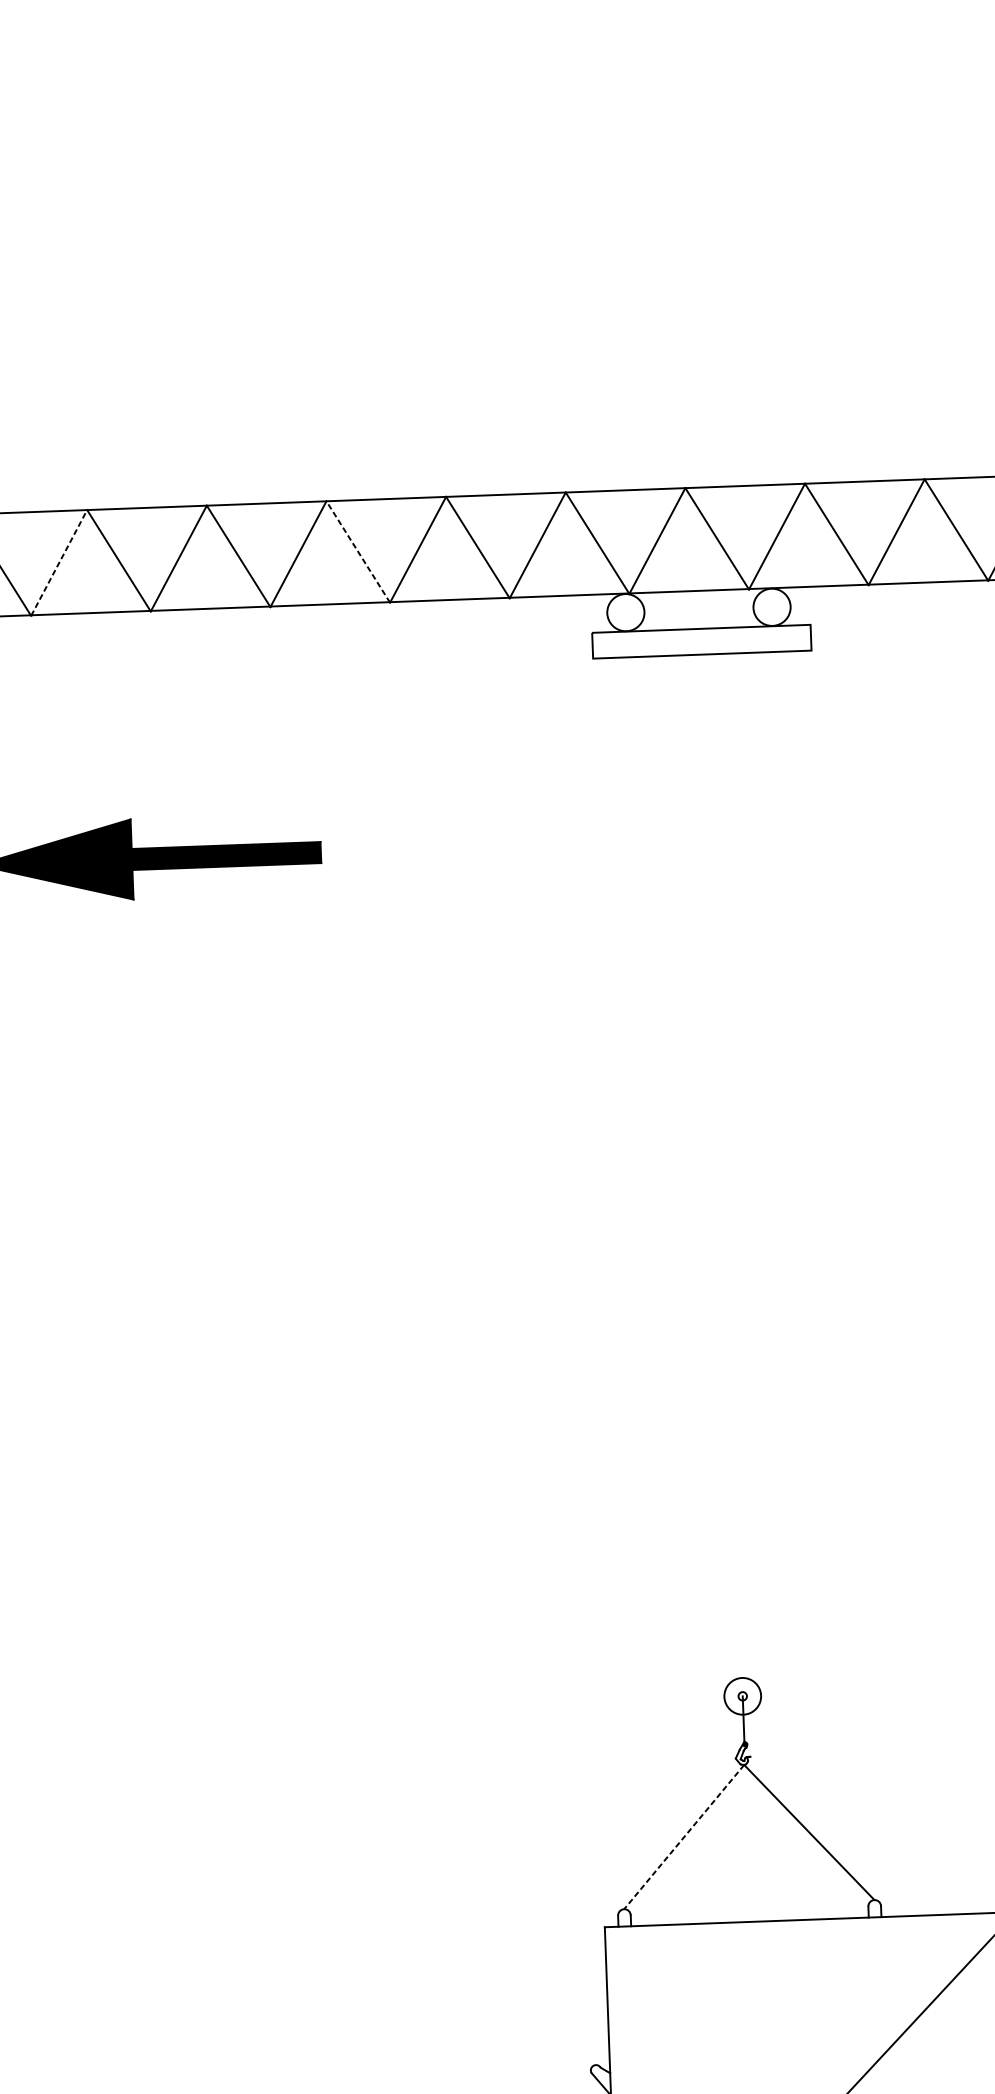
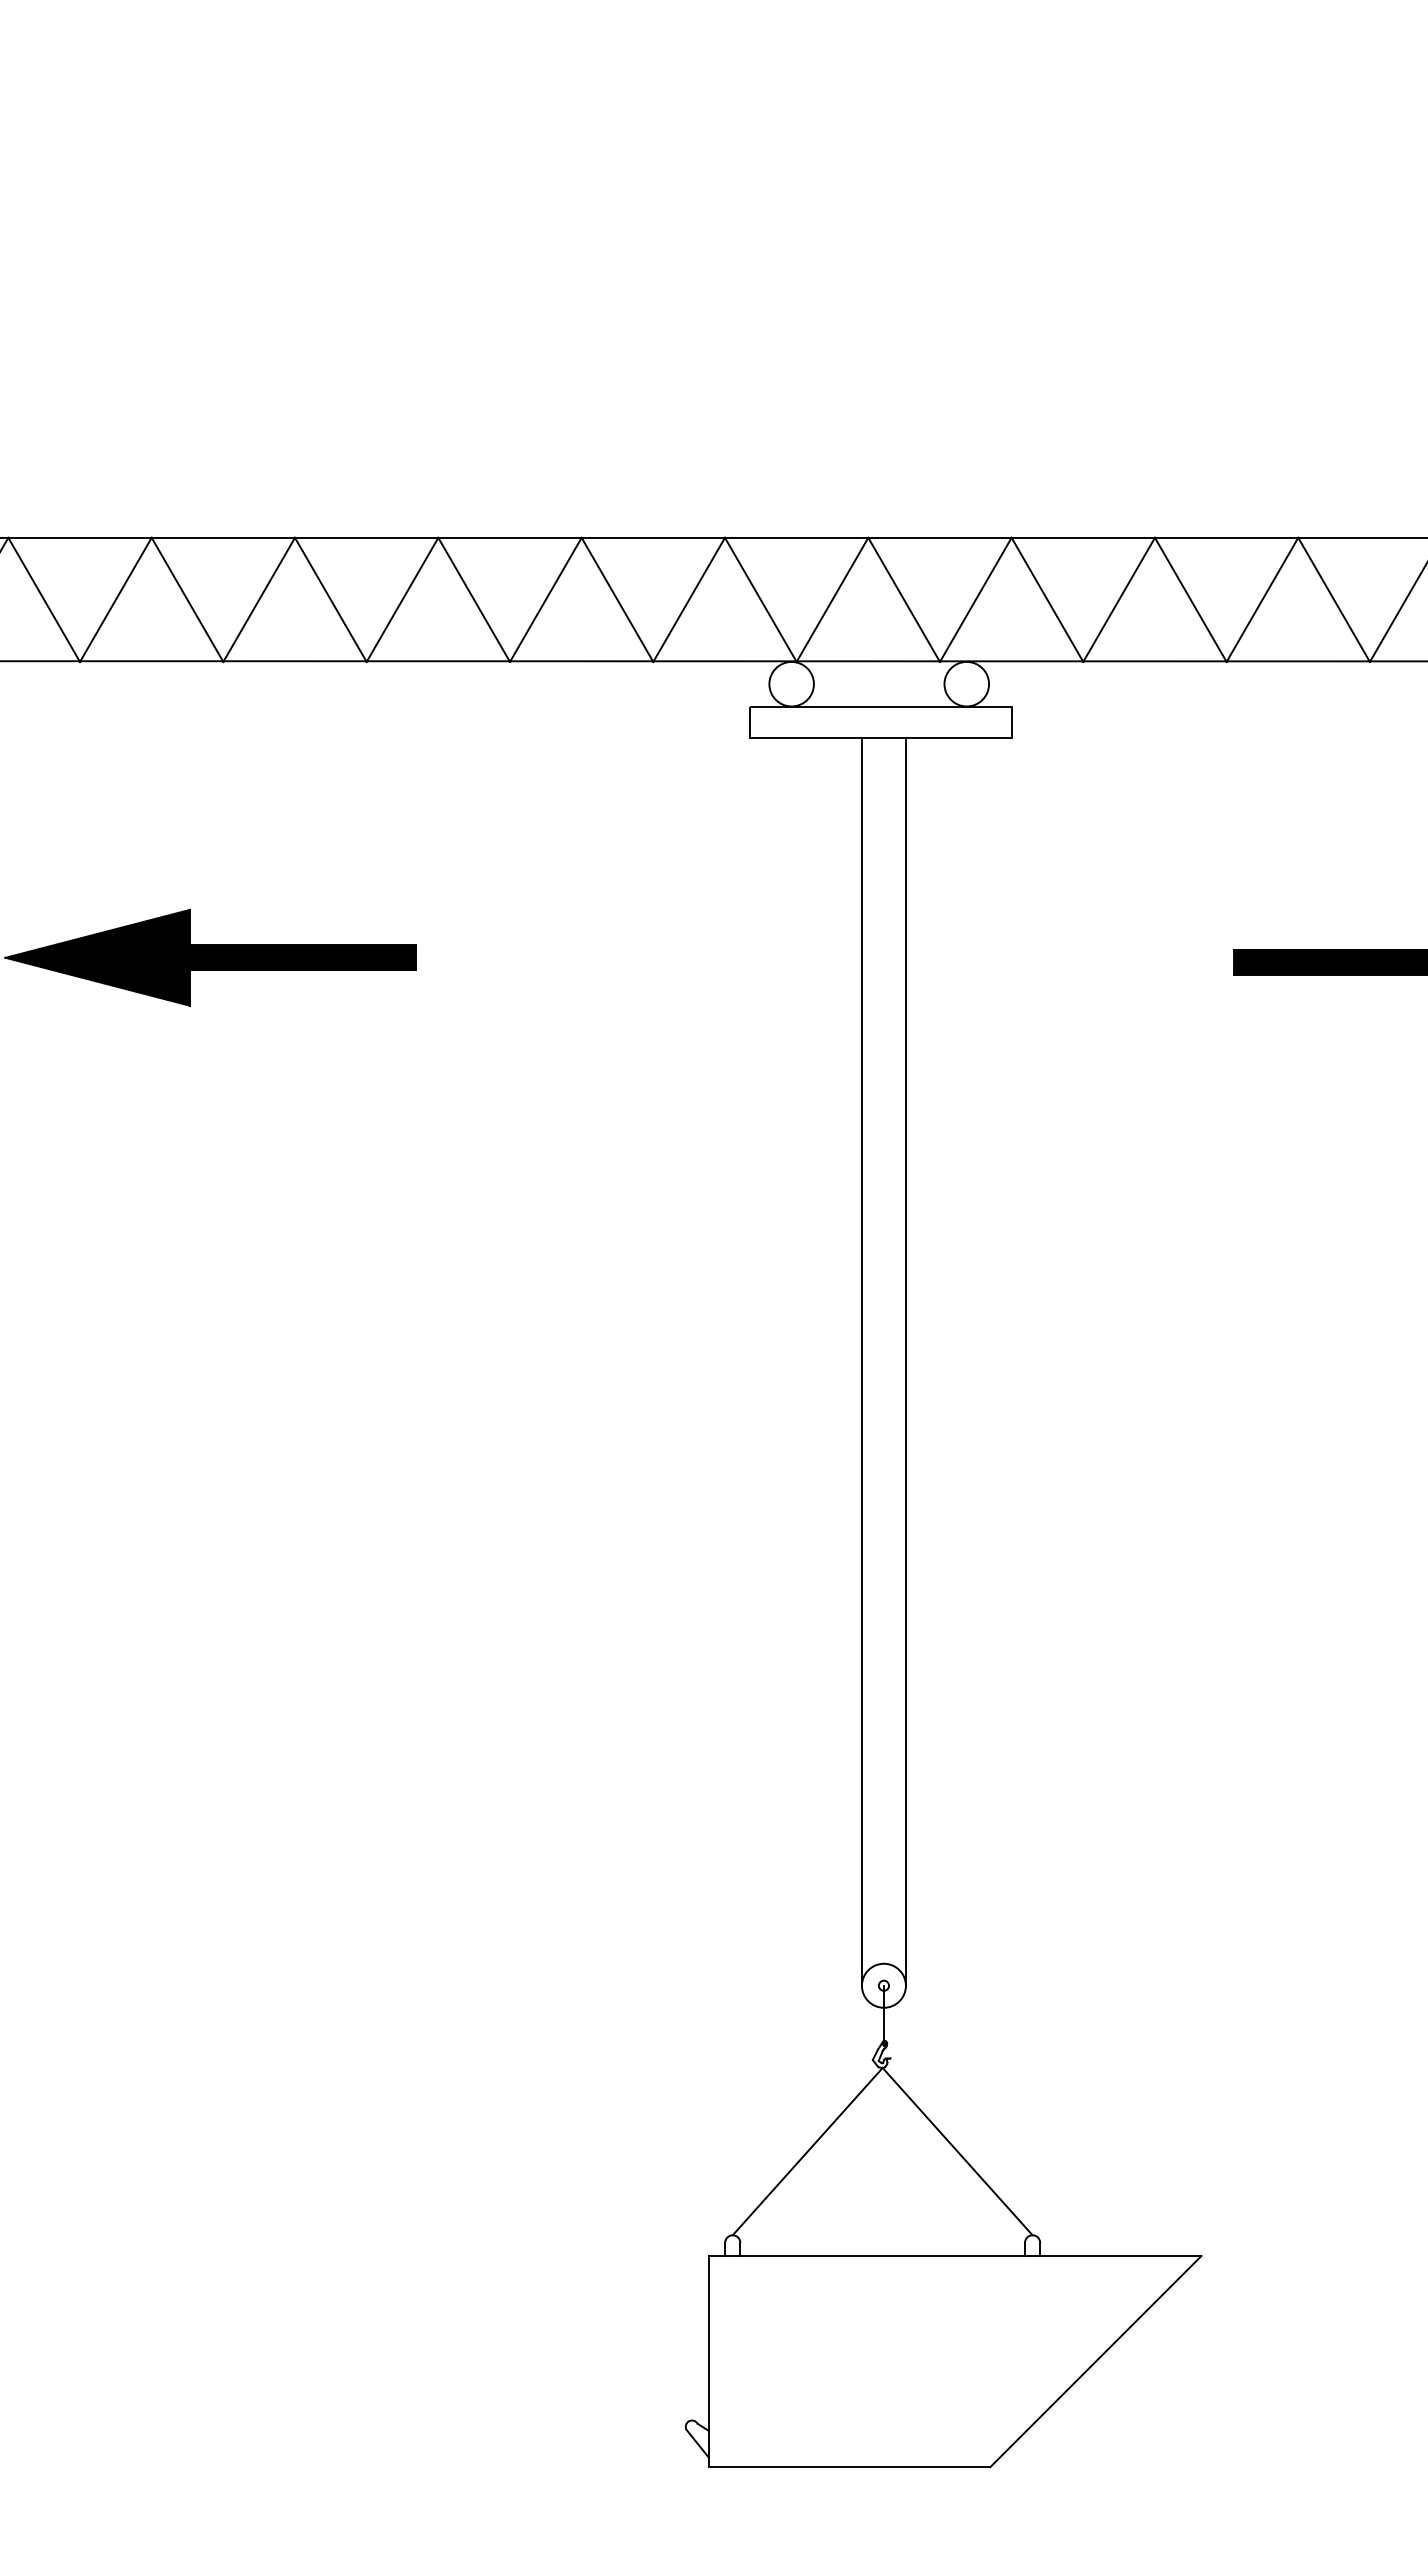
line: (358, 551) -> (474, 599), dashed -> solid
line: (58, 562) -> (115, 599), dashed -> solid
line: (741, 1174) -> (905, 1361), added
line: (704, 1175) -> (861, 1361), added
line: (684, 1837) -> (807, 2151), dashed -> solid

